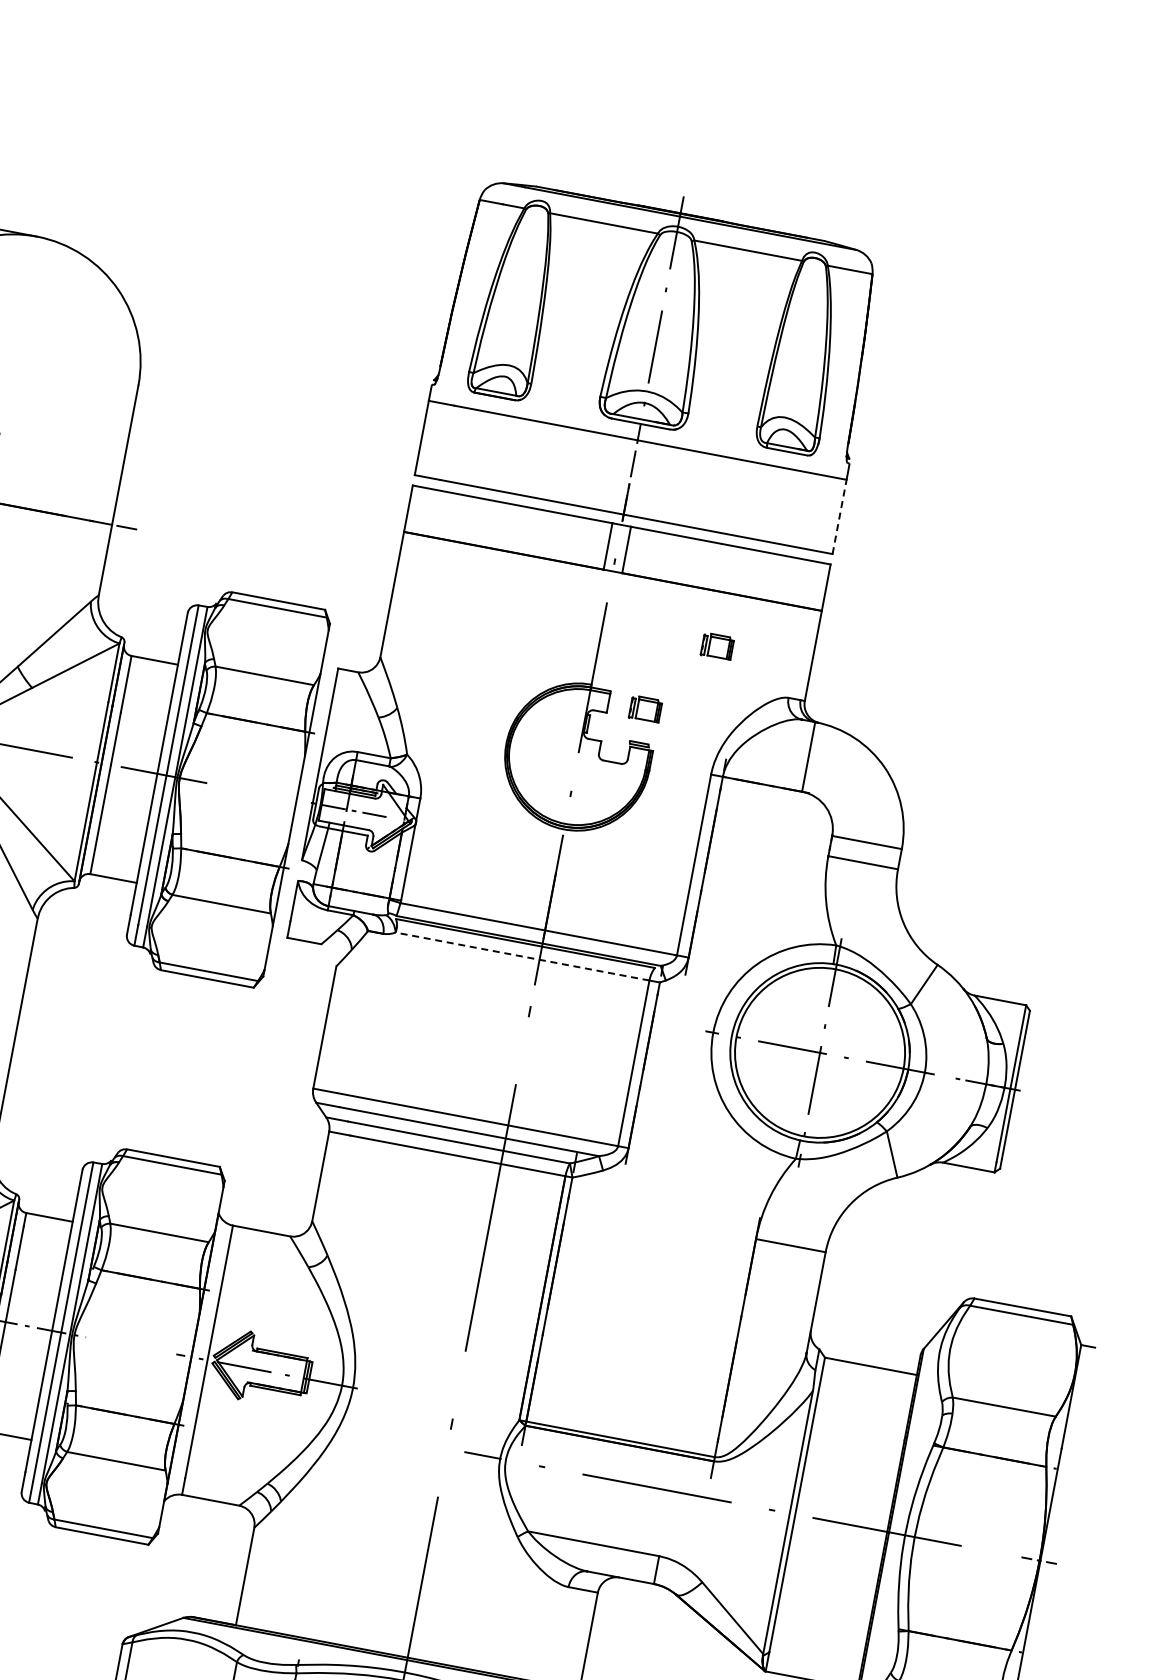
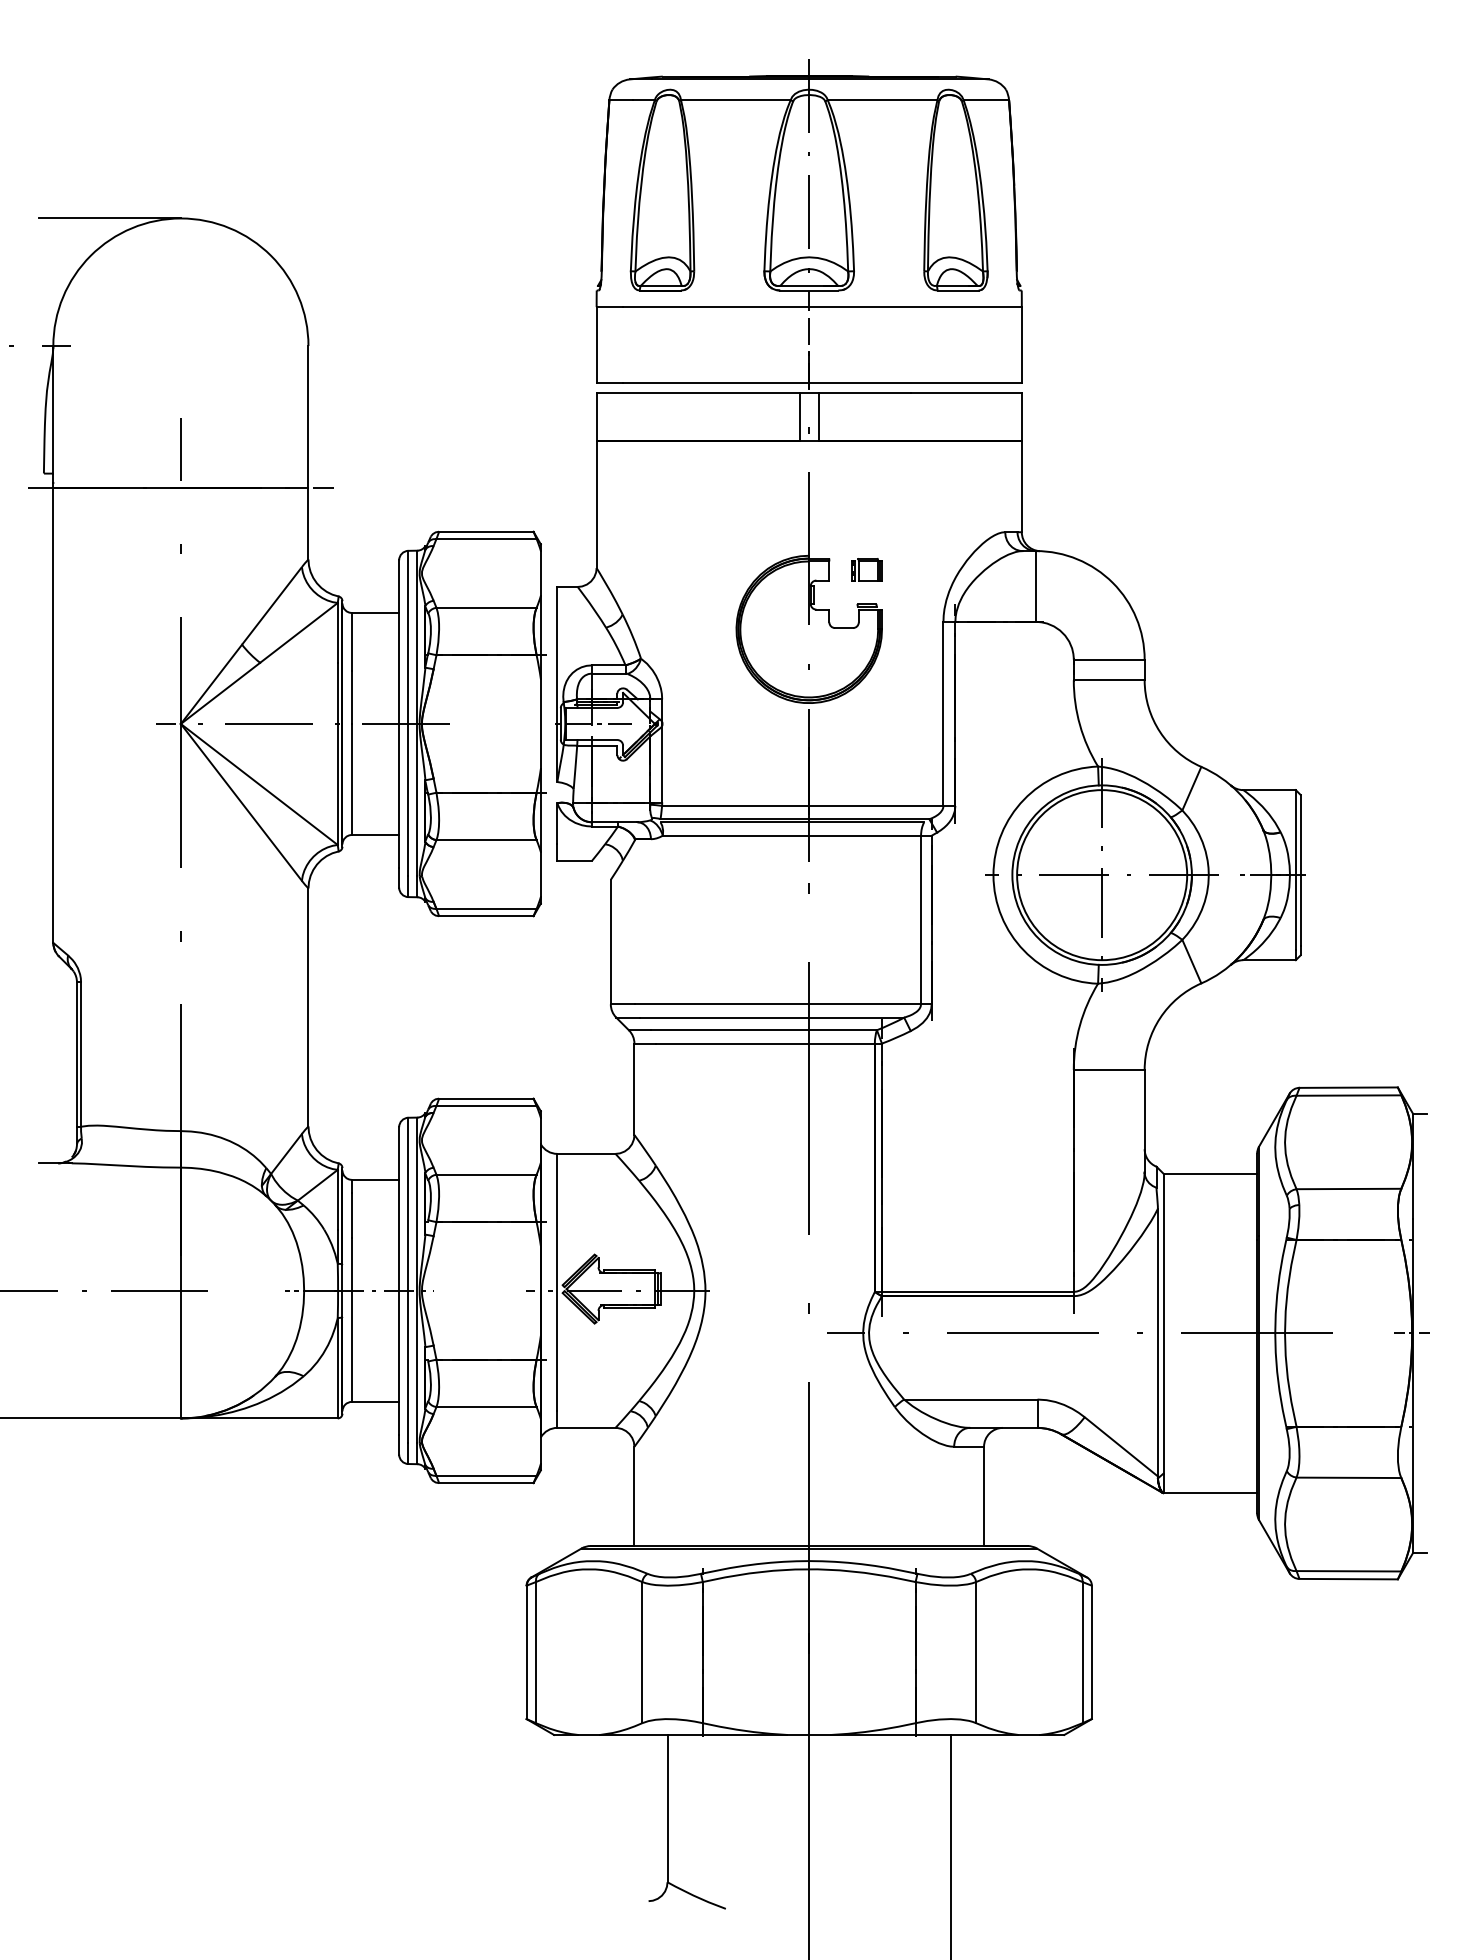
line: (839, 516) -> (1021, 344), dashed -> solid
part: (717, 646) -> (925, 494), removed
line: (522, 956) -> (791, 835), dashed -> solid

